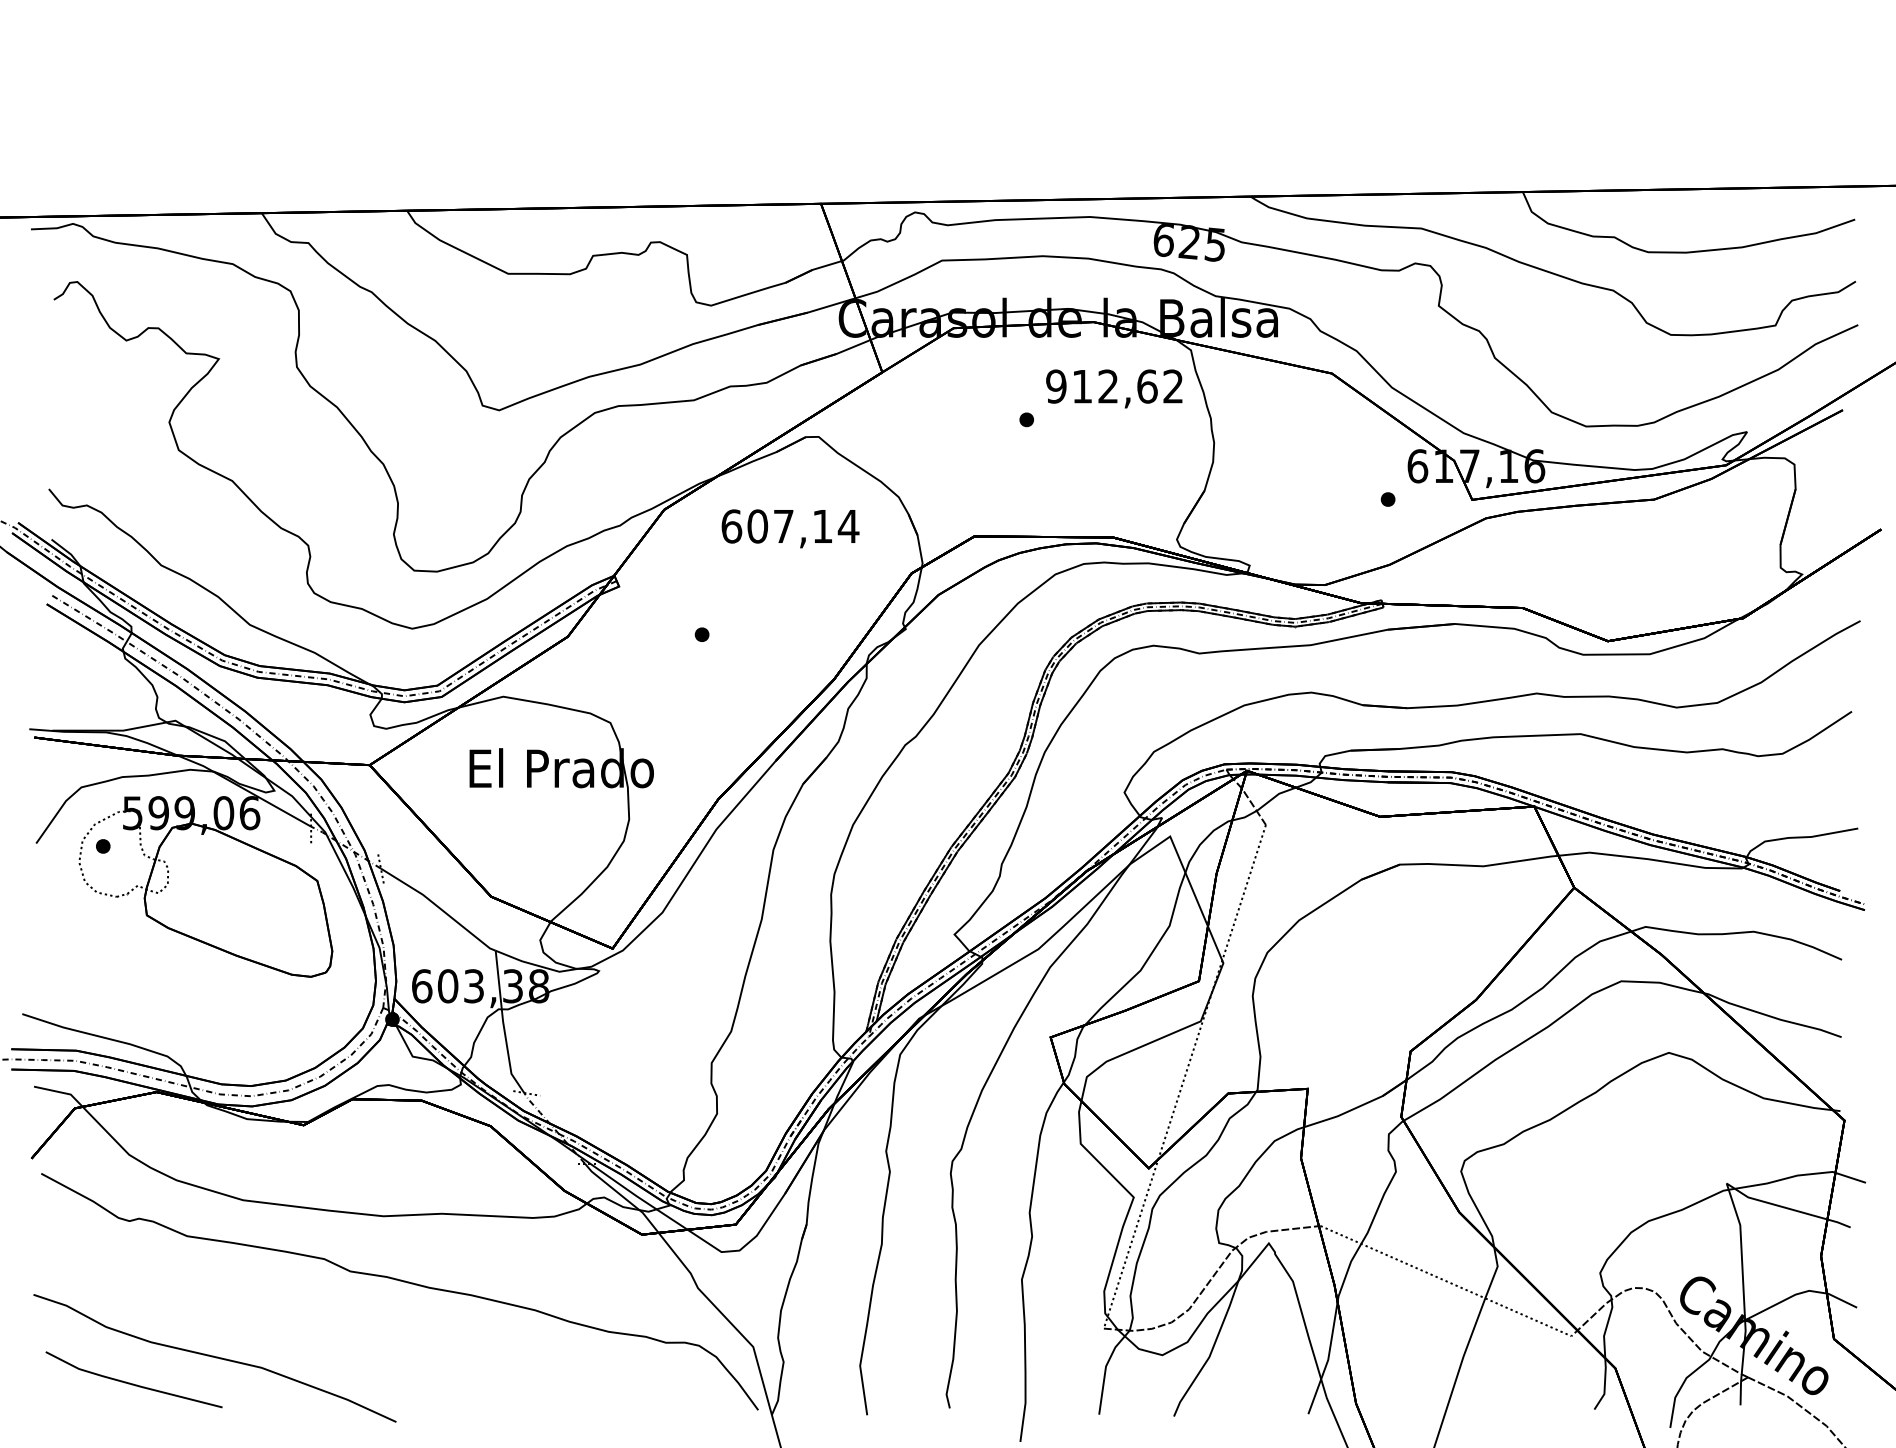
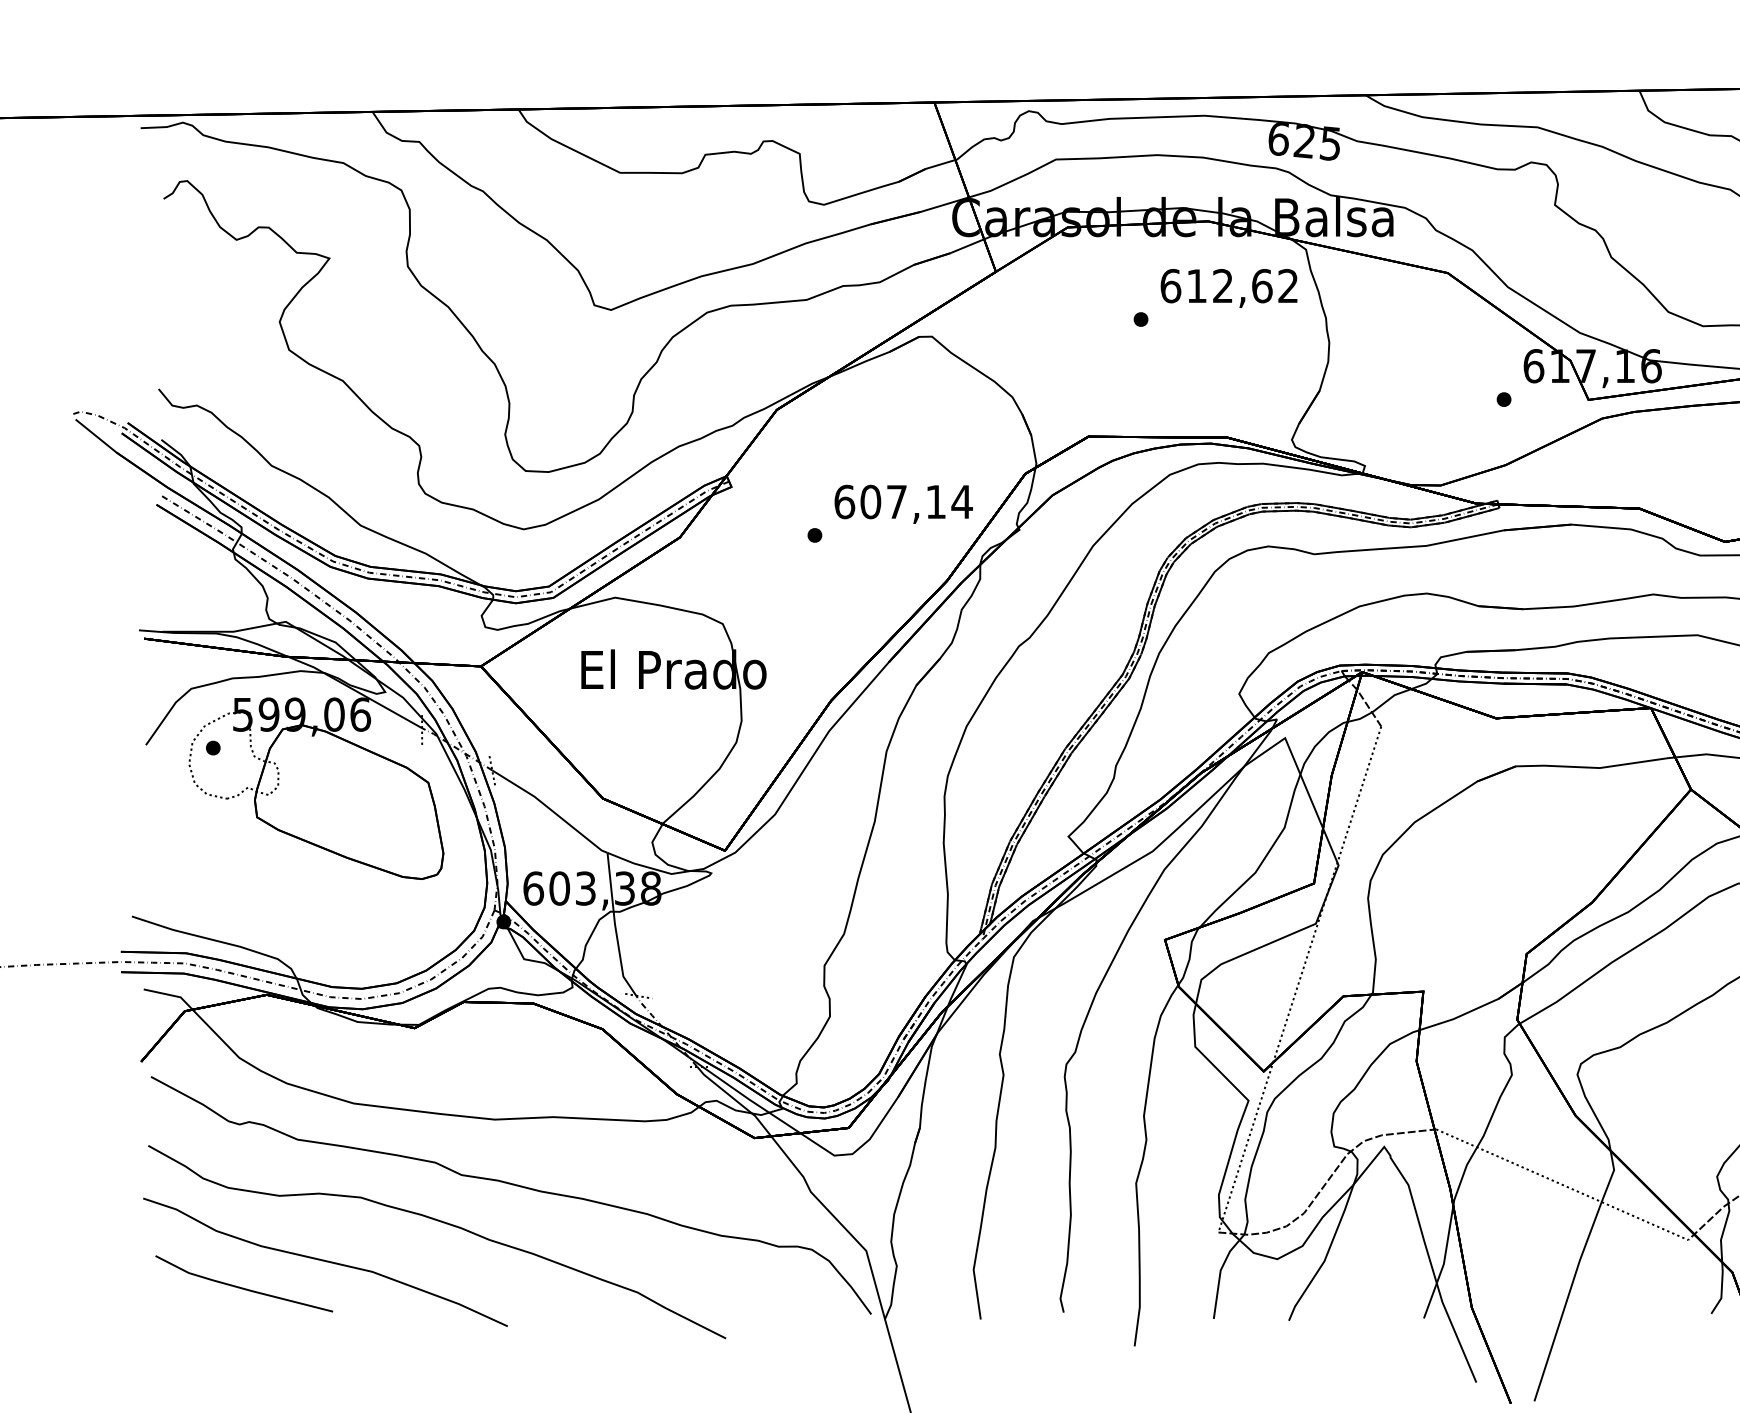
text: (1056, 386) -> (1170, 286), 912,62 -> 612,62
text: (790, 528) -> (903, 504), moved
curve: (331, 1319) -> (442, 1223), added

